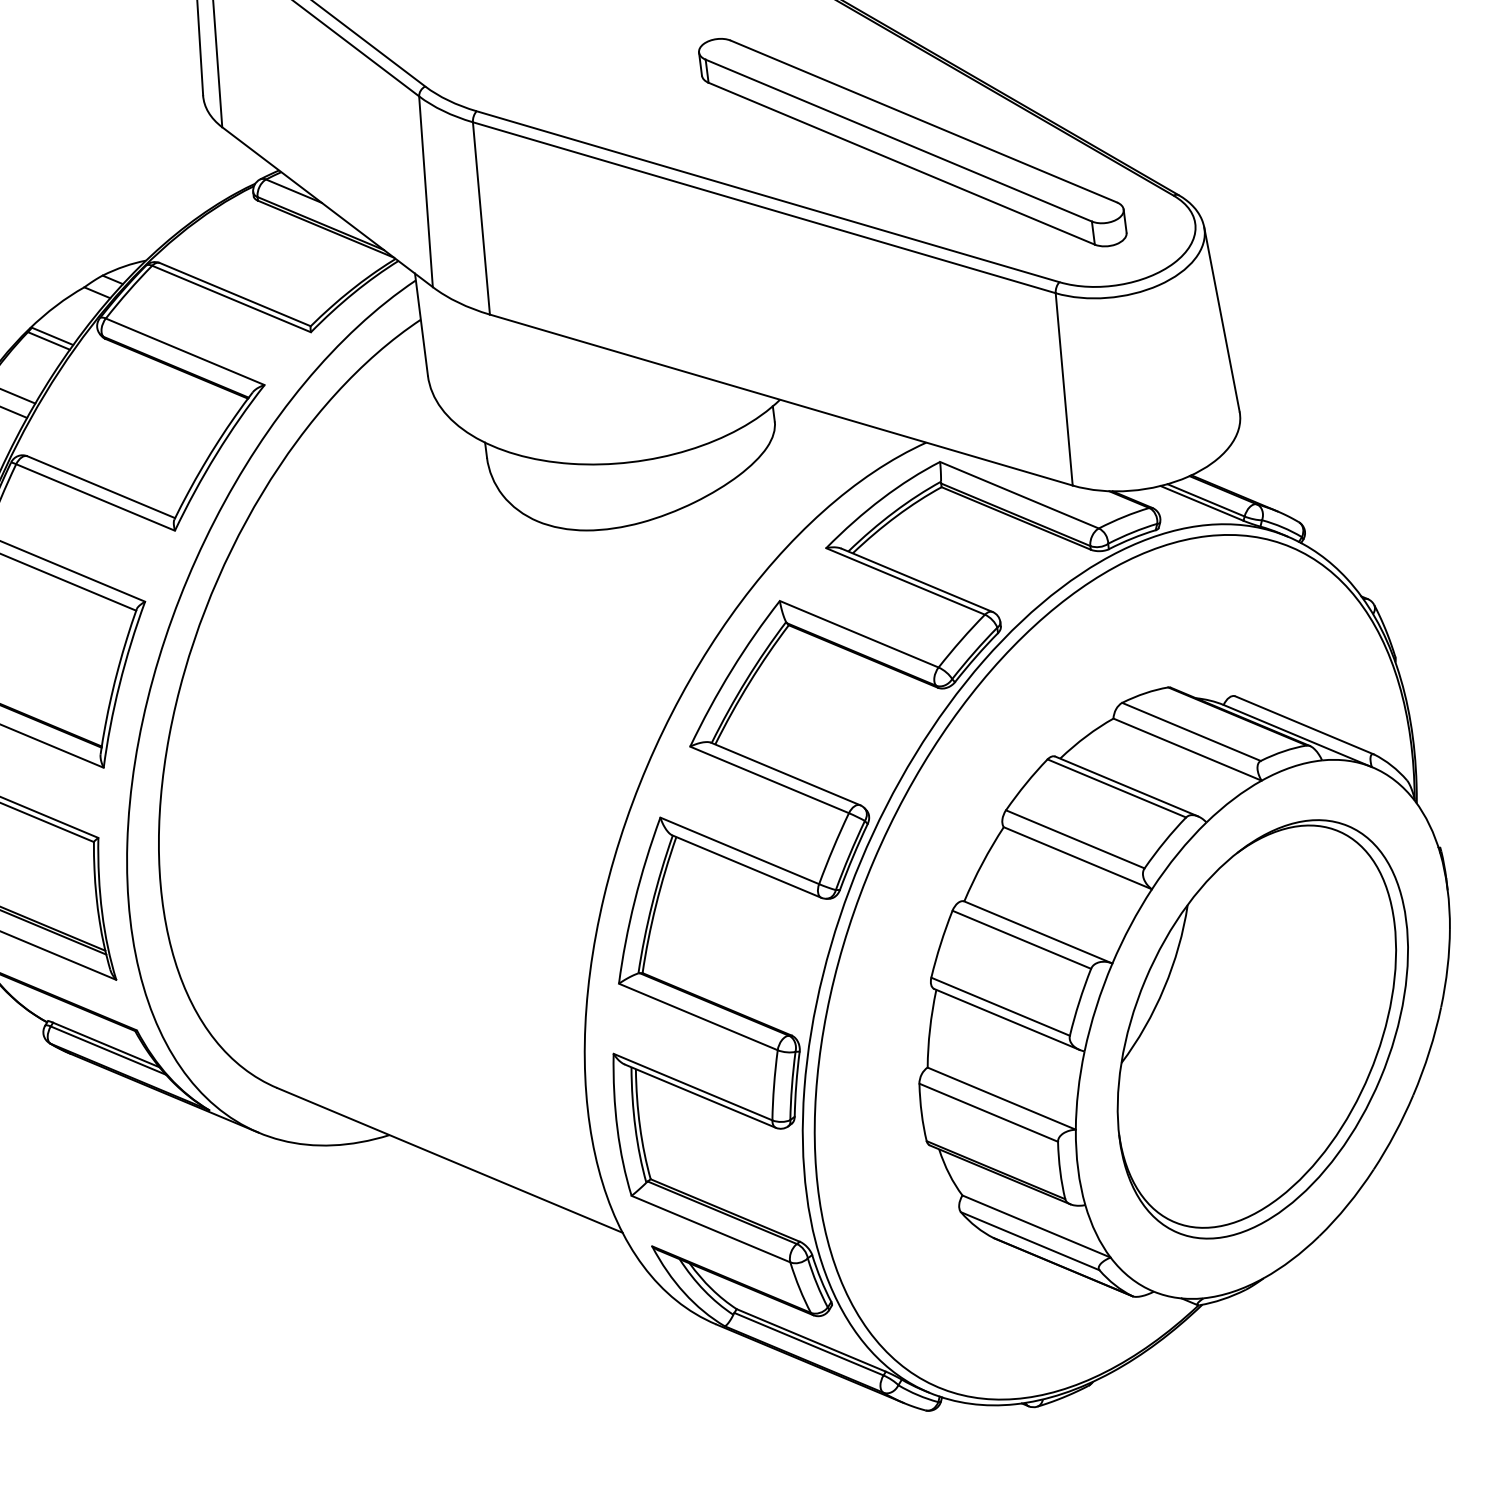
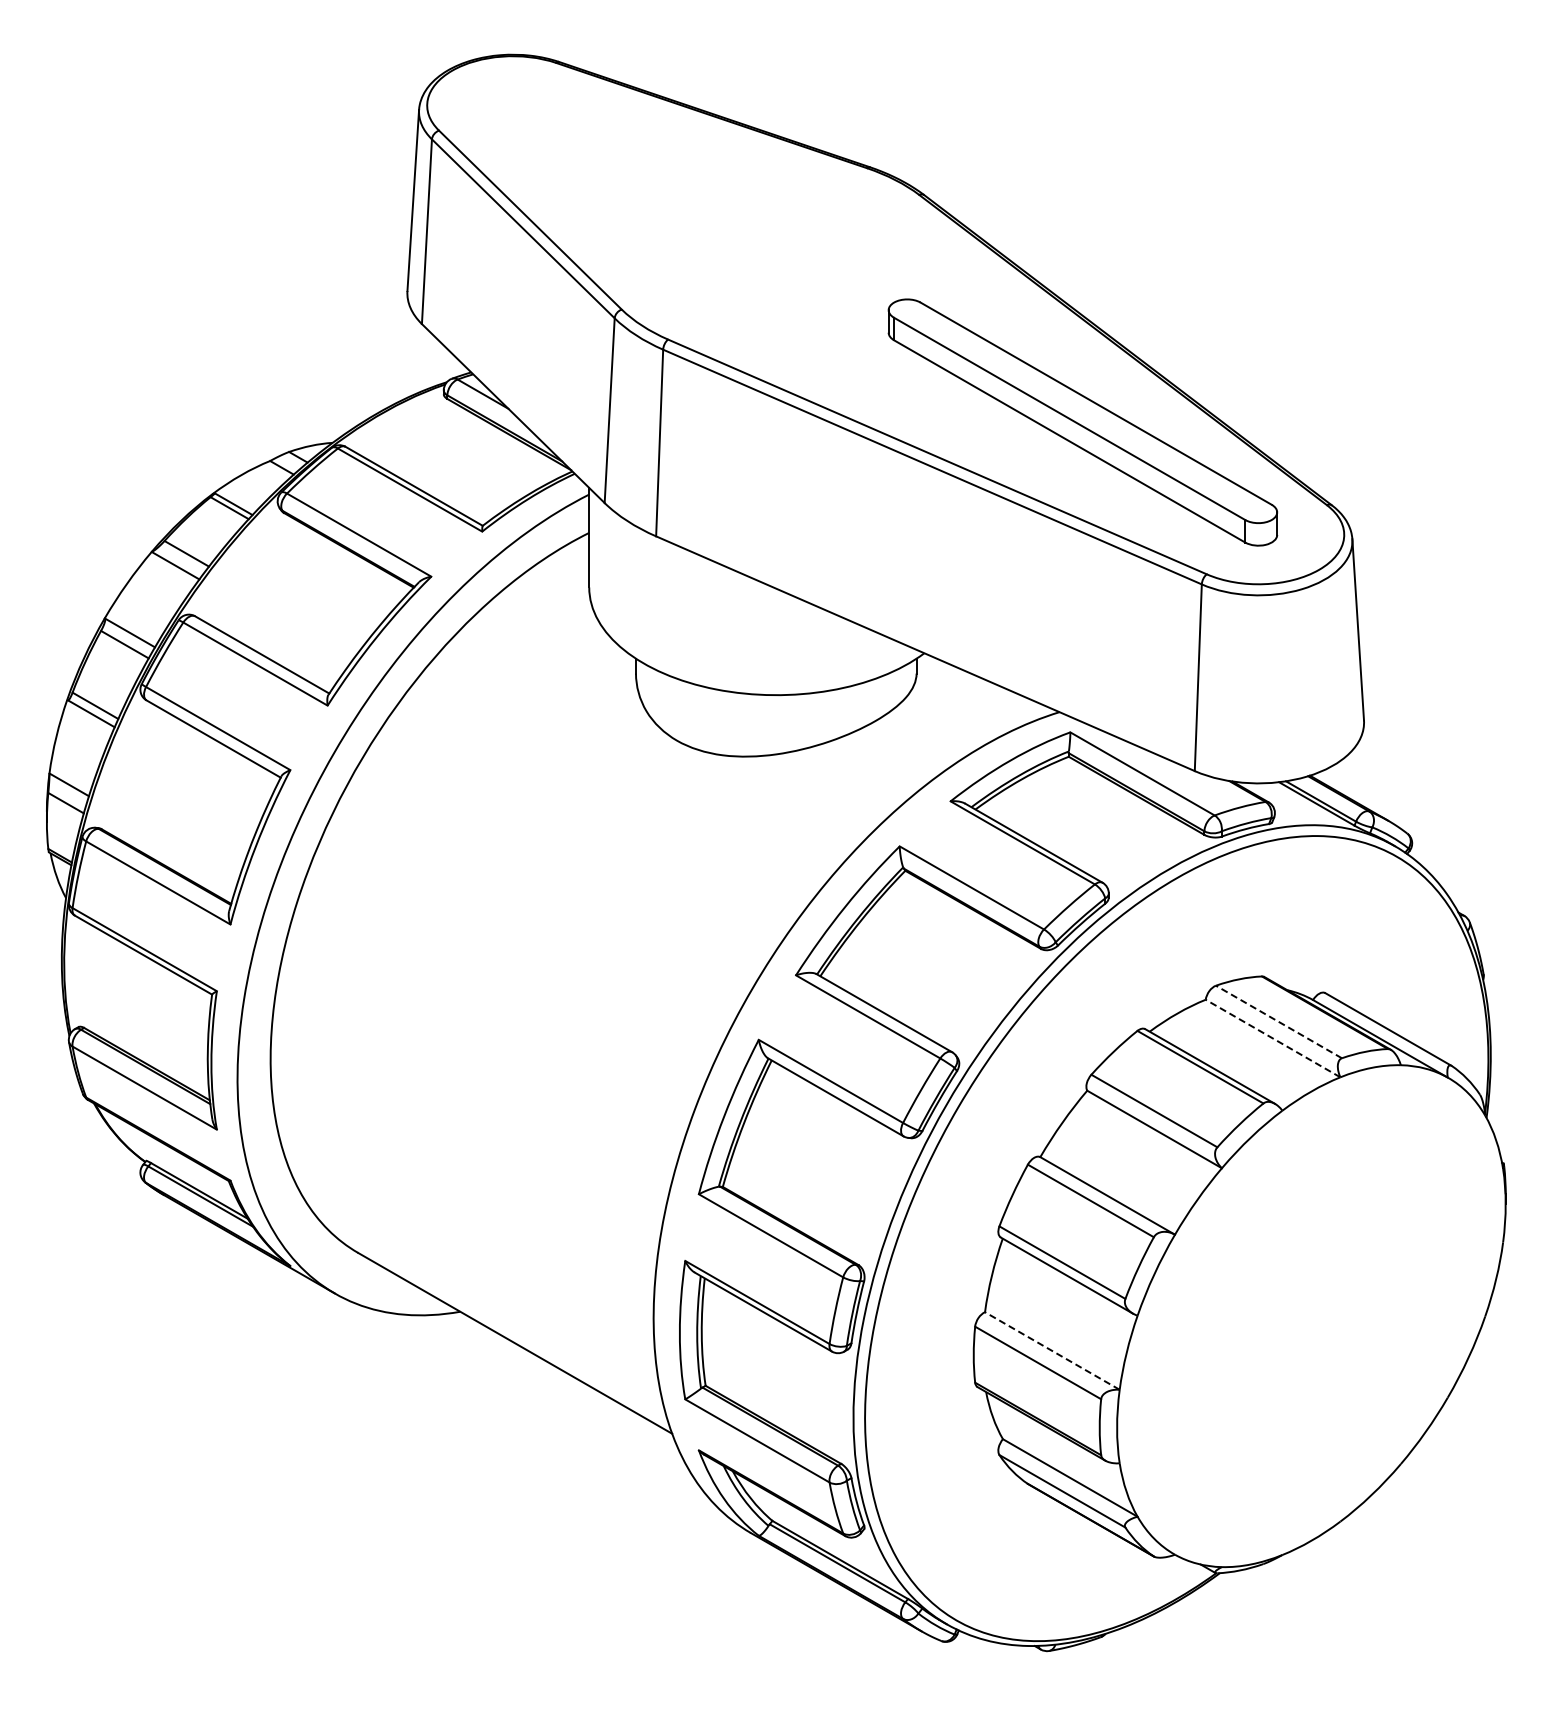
line: (1191, 732) -> (1278, 1022), solid -> dashed
line: (1188, 749) -> (1273, 1038), solid -> dashed
part: (1261, 1028) -> (1310, 1315), removed
line: (1001, 1099) -> (1052, 1351), solid -> dashed

